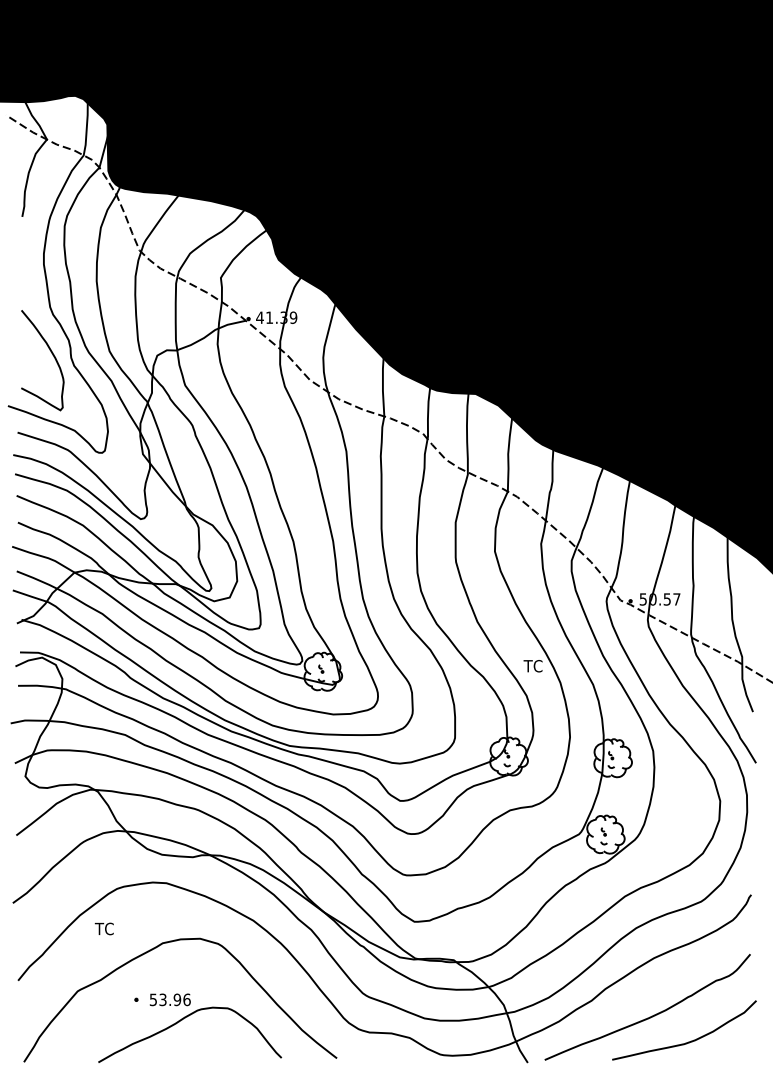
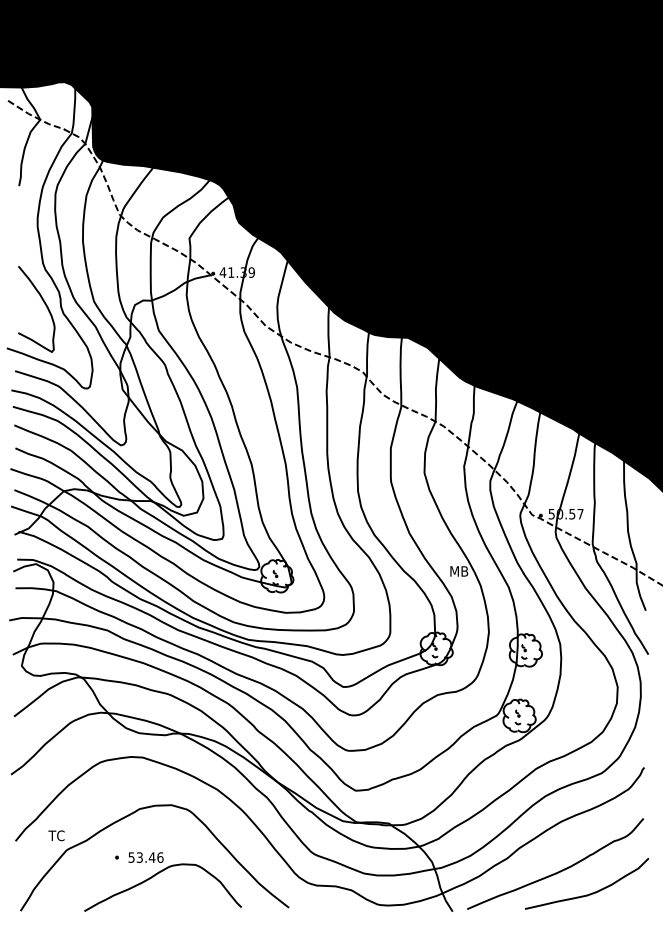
text: (534, 666) -> (458, 571), TC -> MB
text: (104, 928) -> (56, 835), moved
text: (176, 999) -> (151, 857), 53.96 -> 53.46

